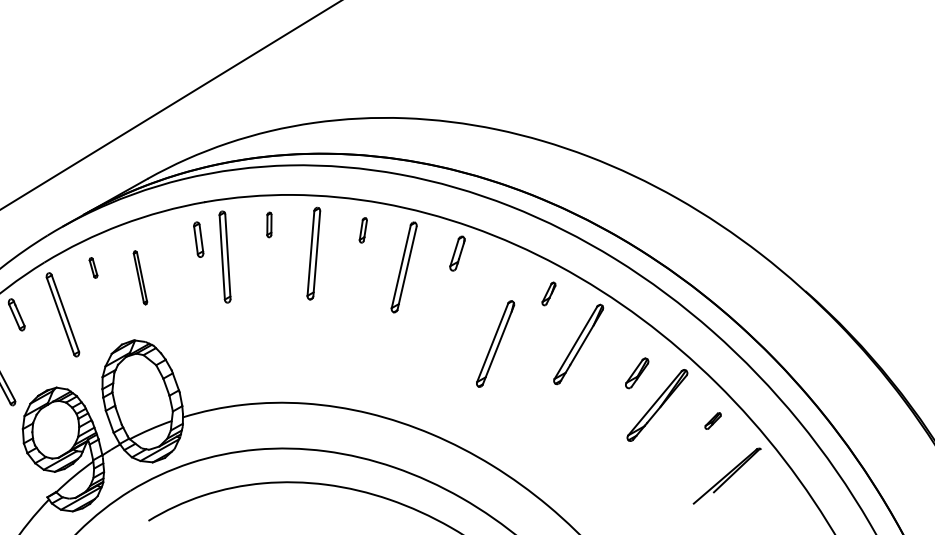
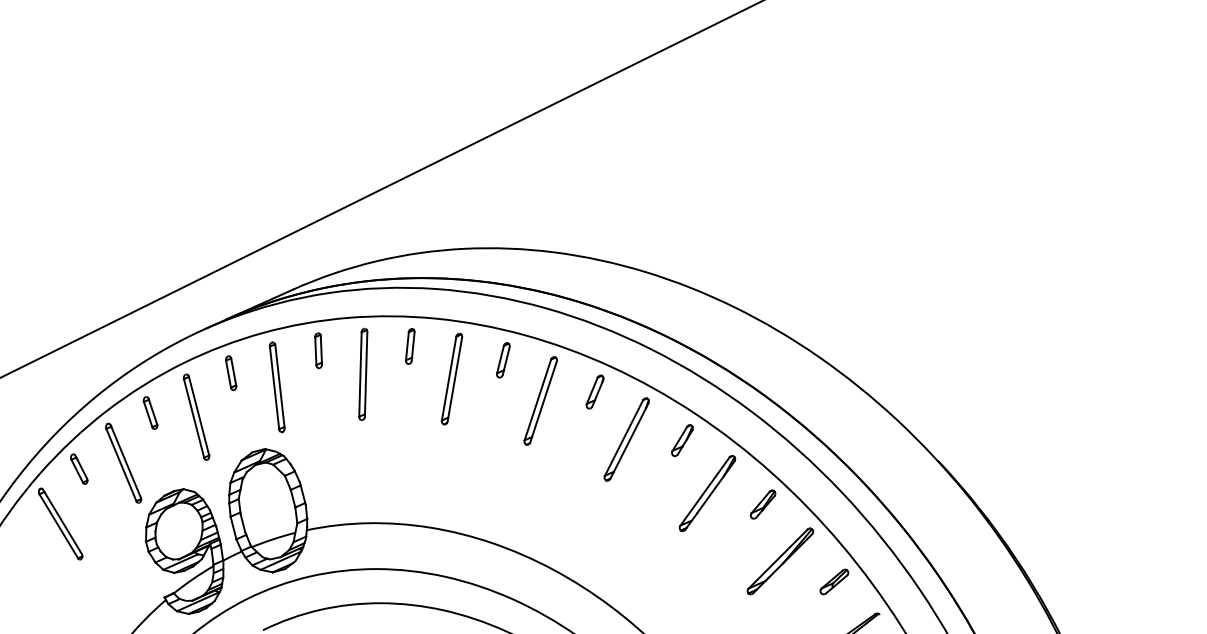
part: (269, 224) -> (410, 346), size x1.43
part: (363, 230) -> (503, 360), size x1.43
part: (198, 239) -> (318, 350), moved
part: (93, 268) -> (231, 373), size x1.67
part: (139, 277) -> (276, 387), size x1.67
part: (548, 293) -> (682, 440), size x1.43
part: (495, 344) -> (626, 439), moved
part: (637, 373) -> (763, 504), moved
part: (713, 420) -> (834, 581), size x1.67

